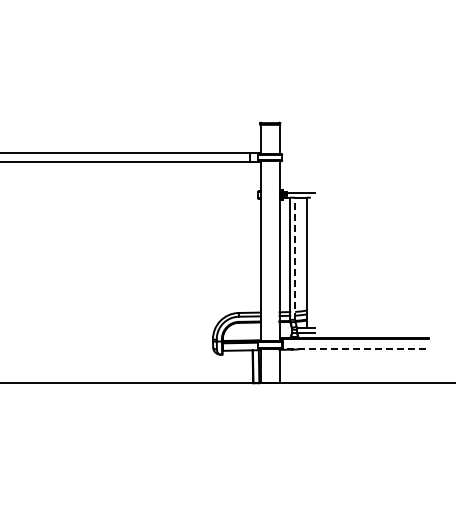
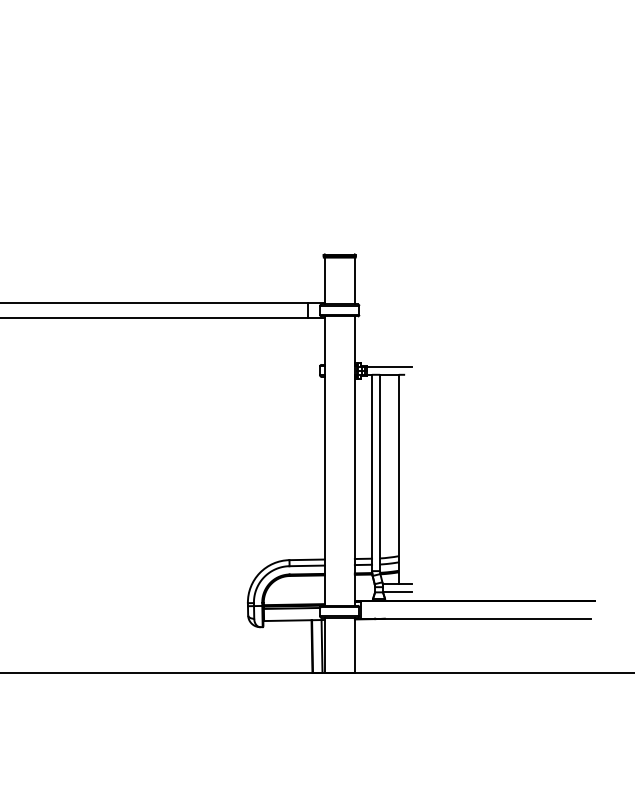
line: (295, 258) -> (380, 472), dashed -> solid
line: (354, 349) -> (475, 618), dashed -> solid

